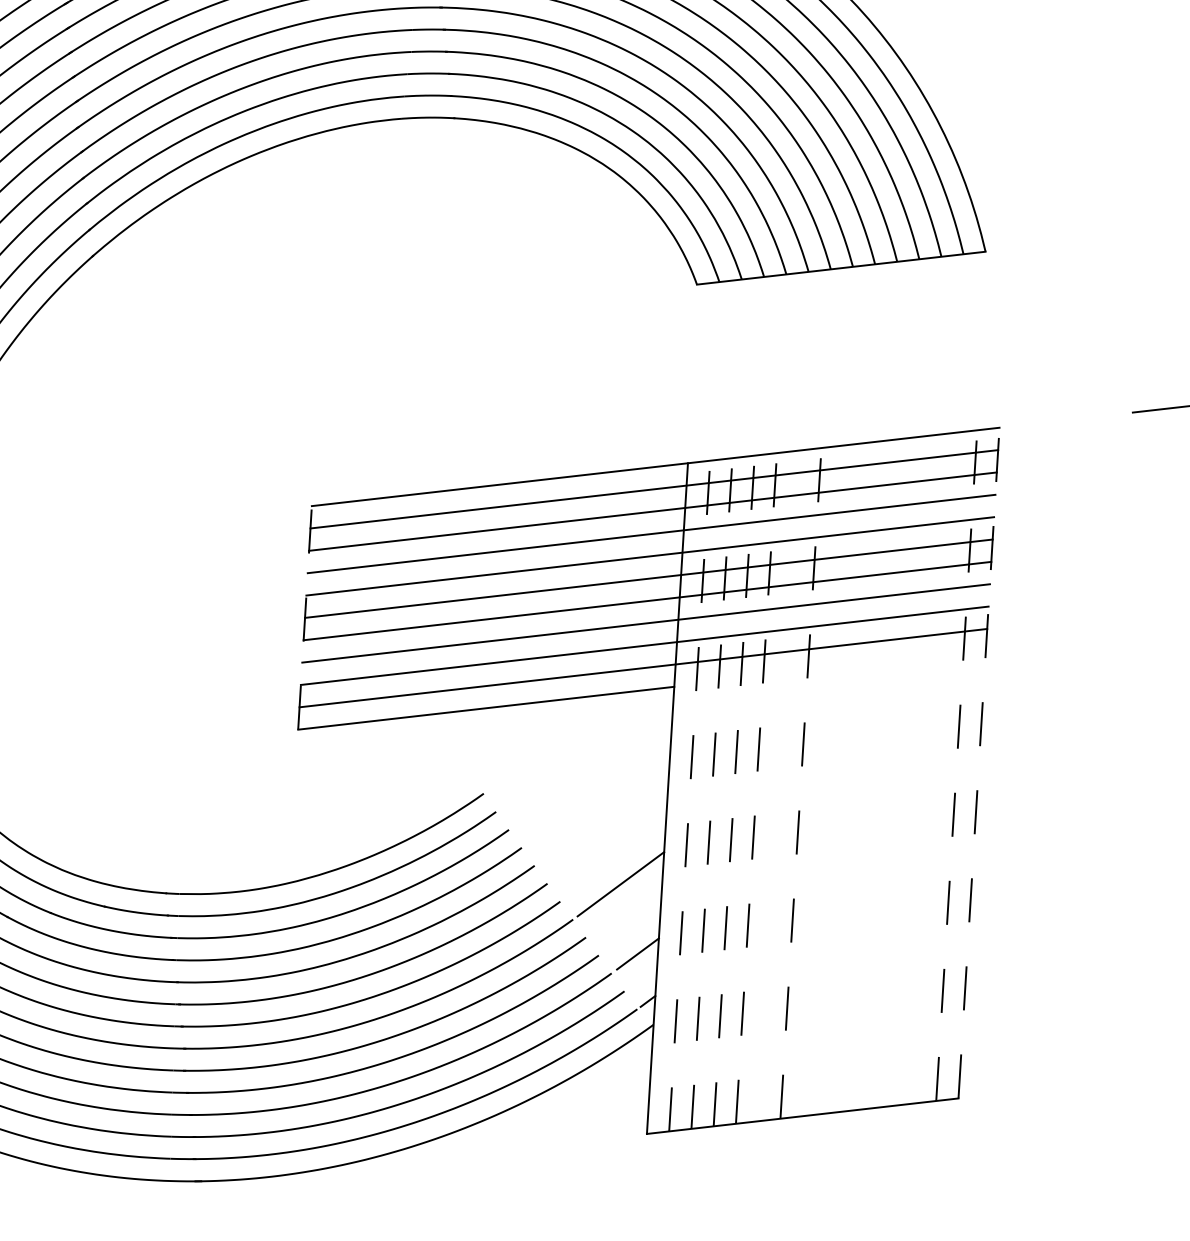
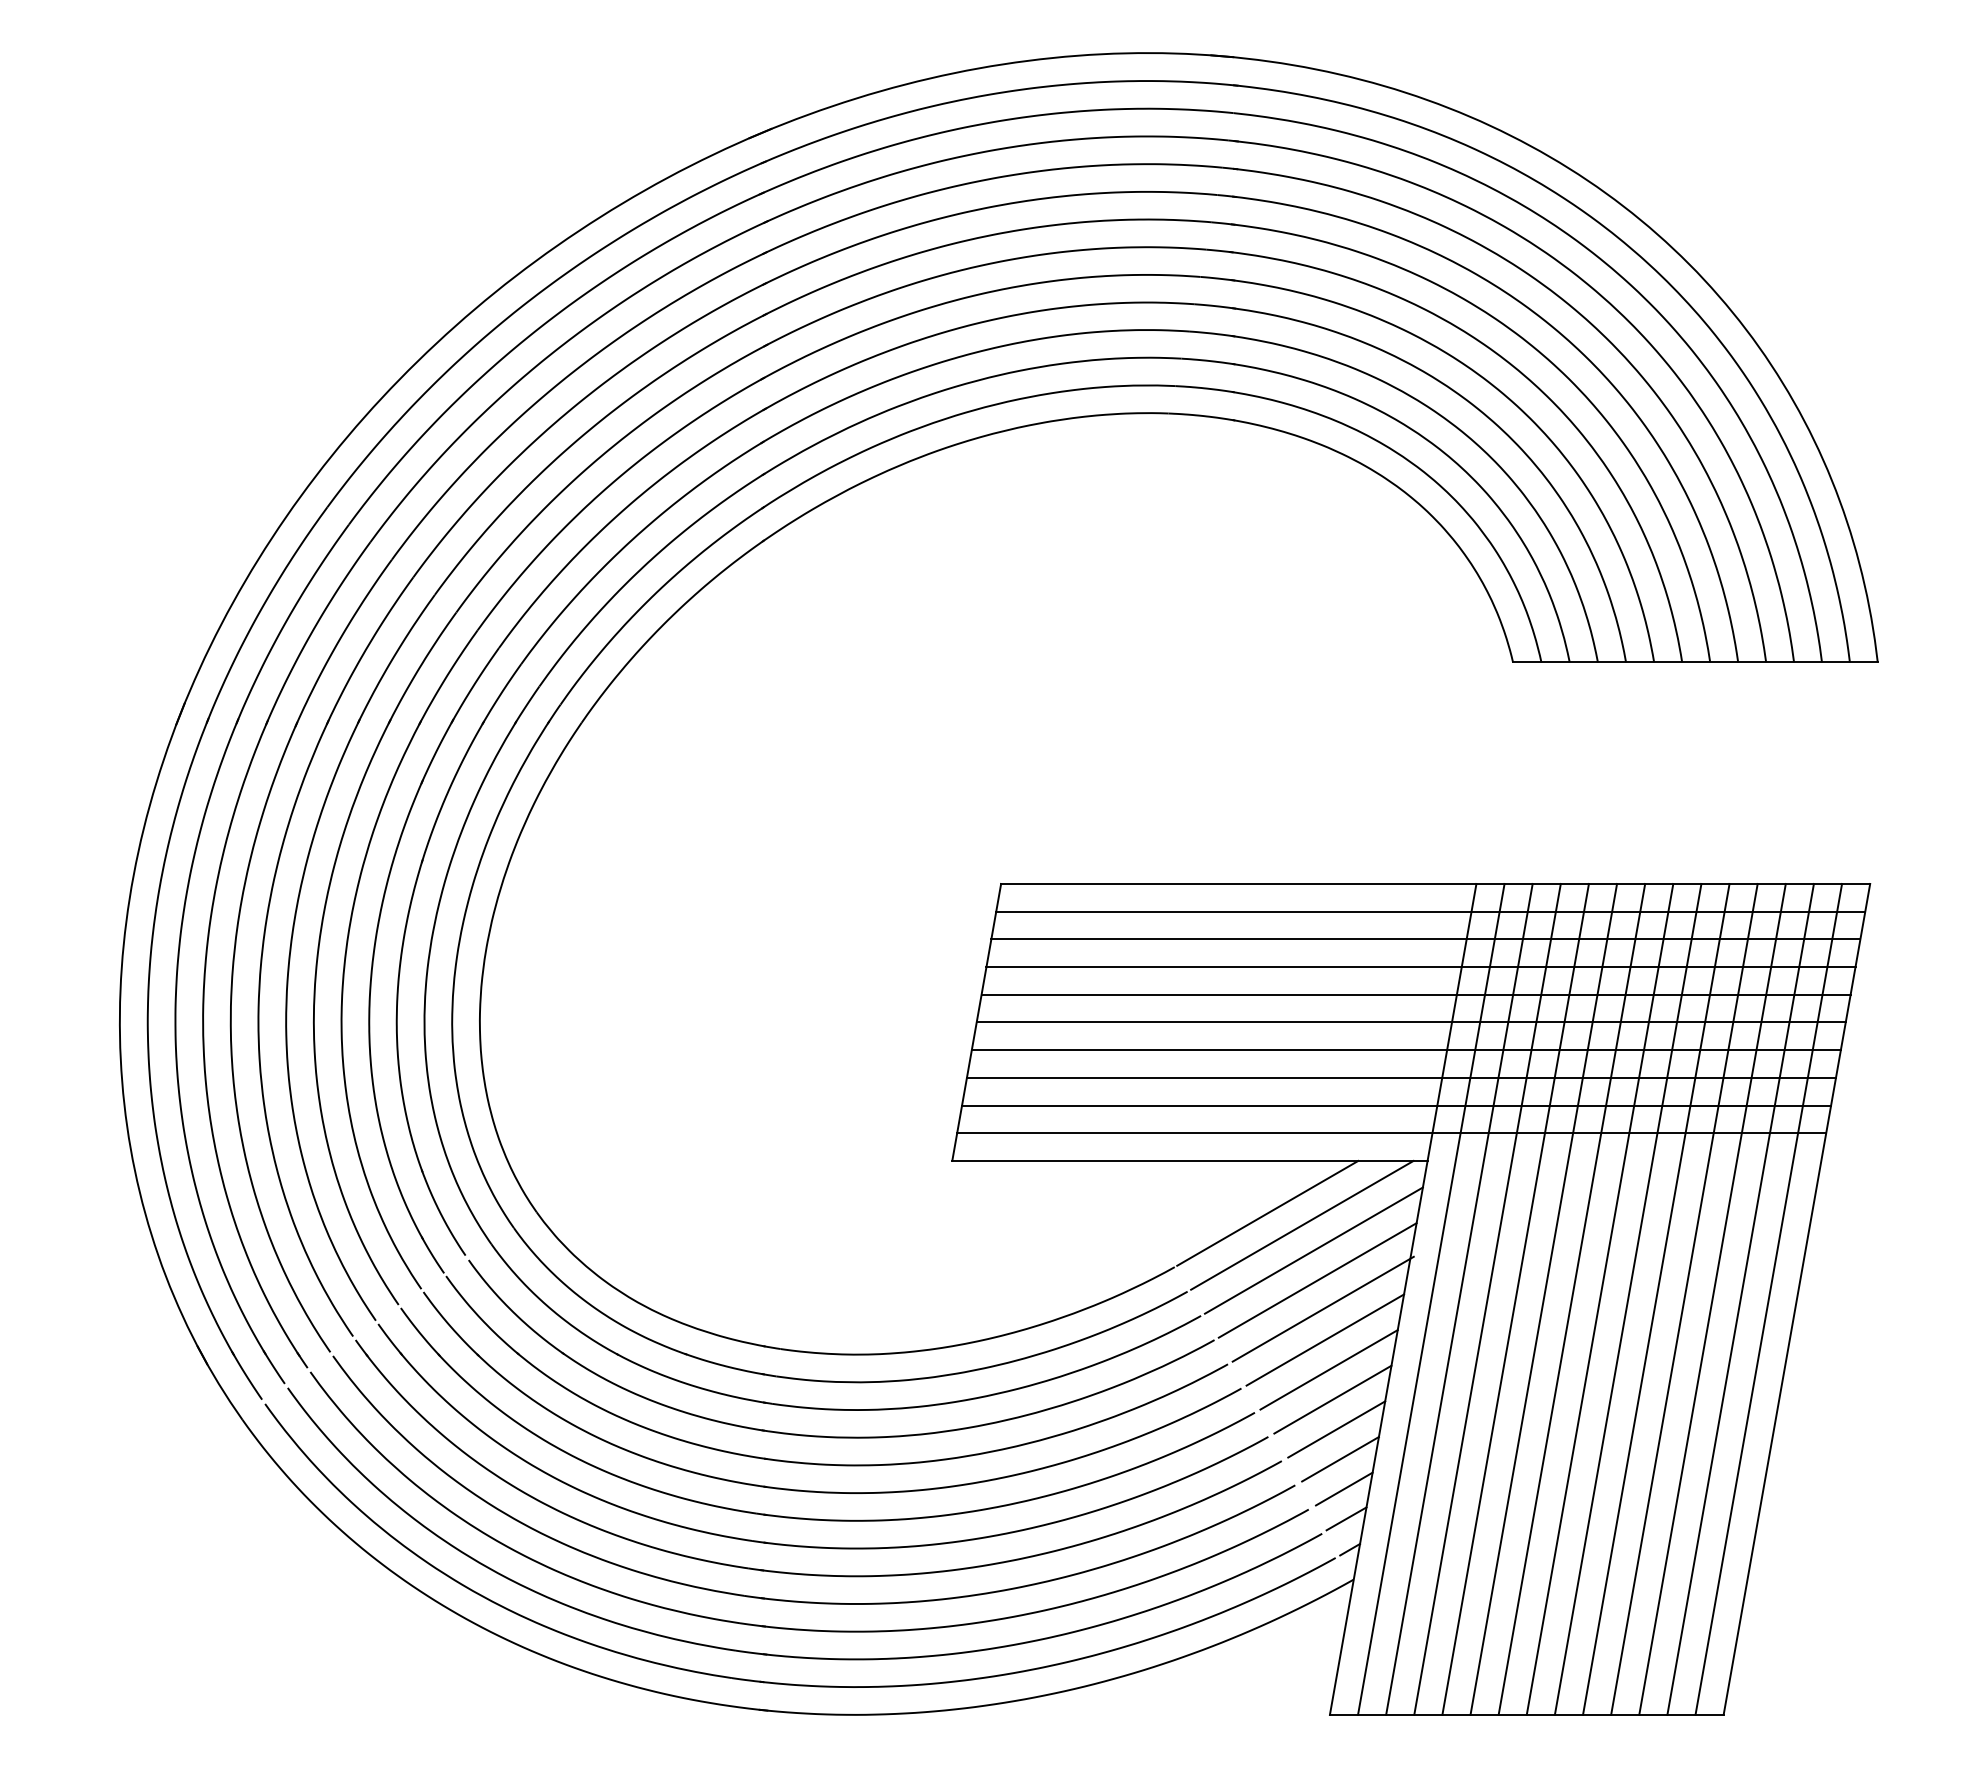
line: (304, 617) -> (976, 1022), dashed -> solid
line: (552, 742) -> (1267, 1212), added
line: (581, 748) -> (1302, 1224), added
line: (978, 763) -> (1796, 1299), dashed -> solid
line: (956, 765) -> (1768, 1299), dashed -> solid
line: (592, 767) -> (1313, 1250), added
line: (934, 767) -> (1740, 1298), added
line: (912, 769) -> (1712, 1298), added
line: (889, 772) -> (1684, 1298), added
line: (867, 775) -> (1656, 1298), added
line: (844, 777) -> (1627, 1298), added
line: (822, 780) -> (1599, 1298), added
line: (800, 783) -> (1571, 1299), dashed -> solid
line: (778, 785) -> (1543, 1298), added
line: (756, 788) -> (1515, 1299), dashed -> solid
line: (597, 791) -> (1317, 1280), added
line: (734, 791) -> (1487, 1299), dashed -> solid
line: (712, 793) -> (1459, 1299), dashed -> solid
line: (689, 796) -> (1431, 1299), dashed -> solid
line: (604, 813) -> (1322, 1308), added
line: (609, 837) -> (1325, 1339), added
line: (614, 860) -> (1328, 1369), added
line: (626, 907) -> (1336, 1429), added
line: (632, 930) -> (1340, 1459), added
line: (642, 977) -> (1346, 1518), added

